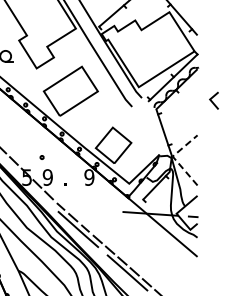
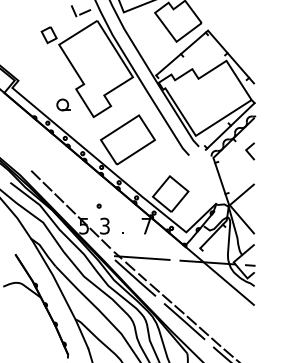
line: (213, 101) -> (249, 152), moved
line: (174, 157) -> (231, 206), dashed -> solid
text: (47, 176) -> (104, 225), 9 -> 3
text: (89, 176) -> (146, 225), 9 -> 7
line: (85, 208) -> (142, 257), added

